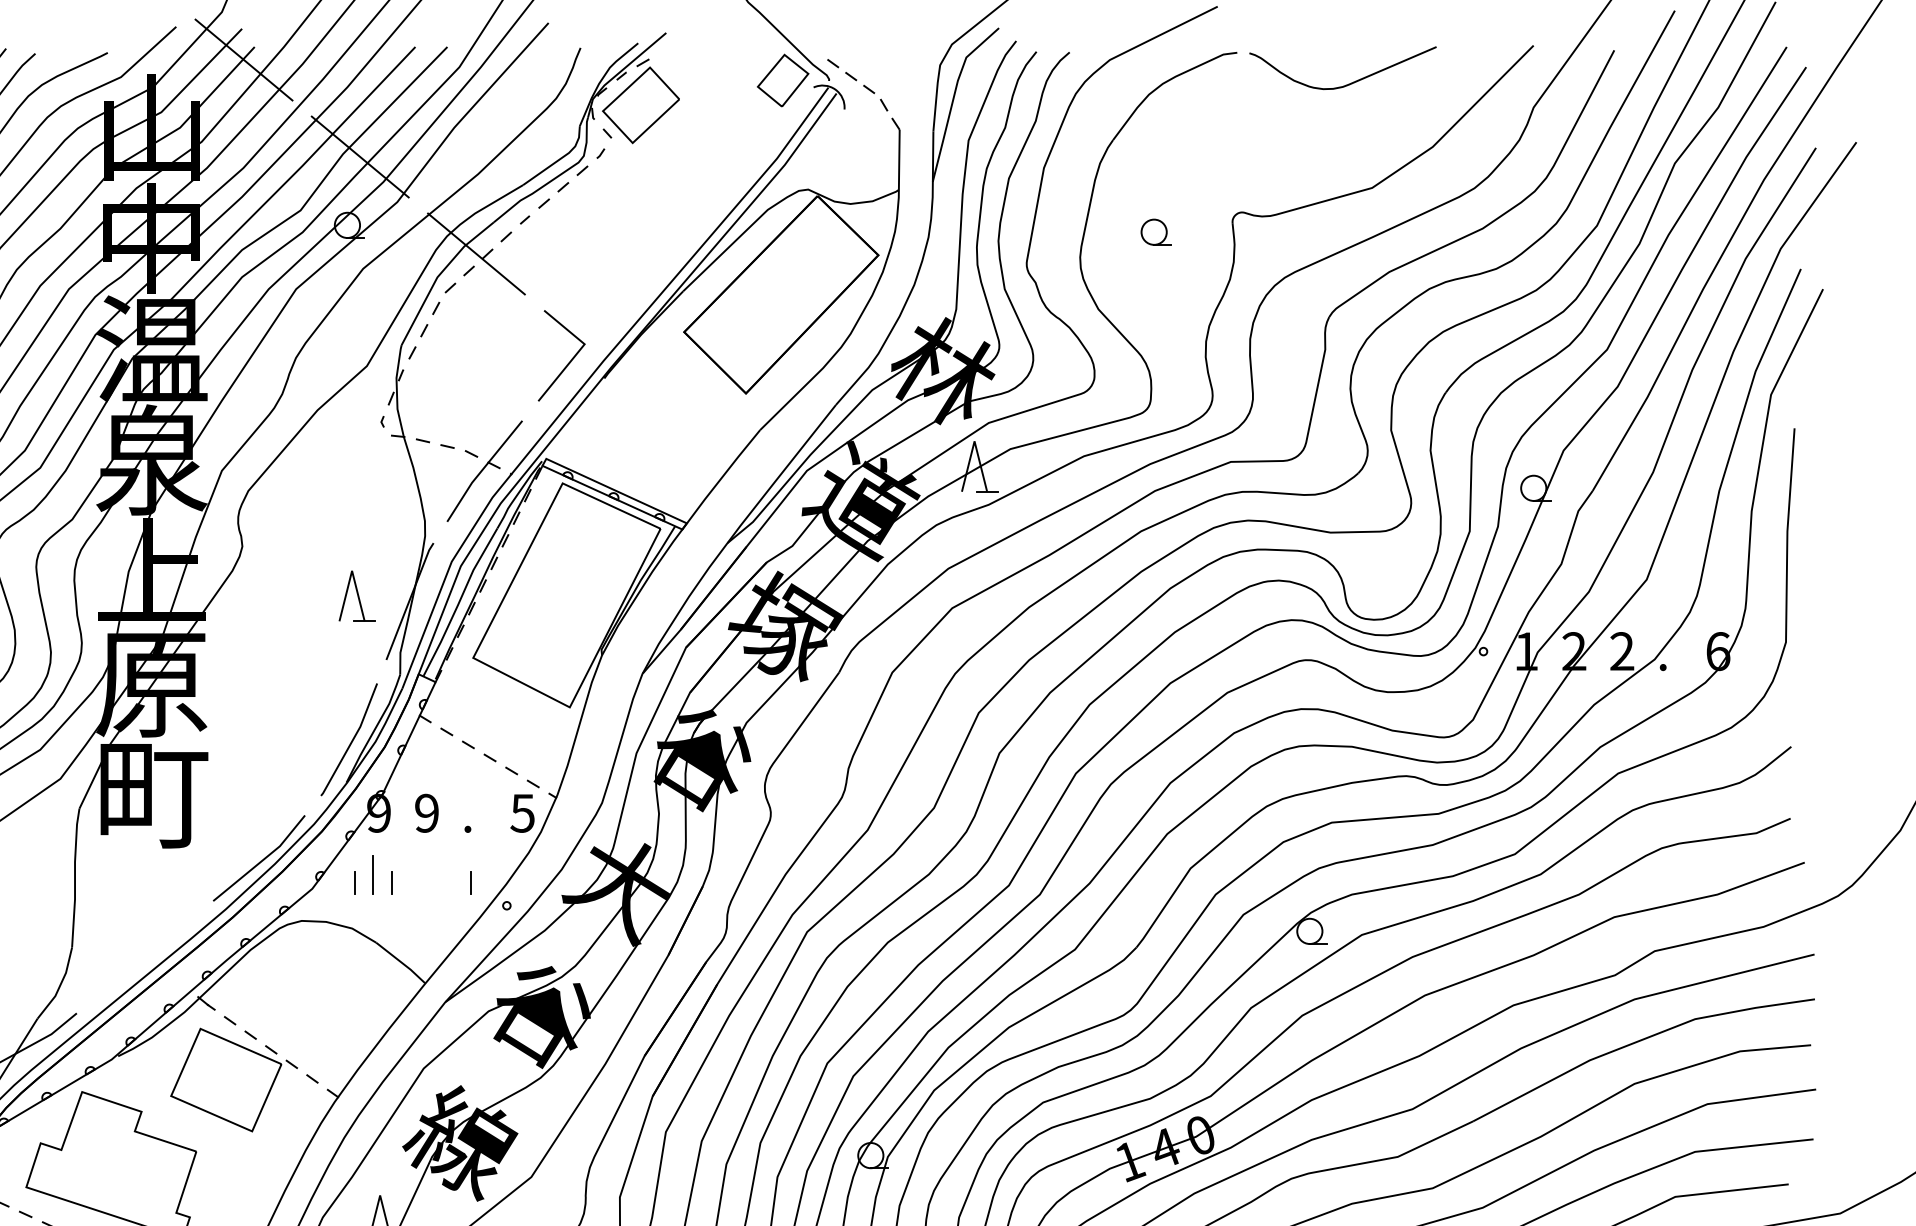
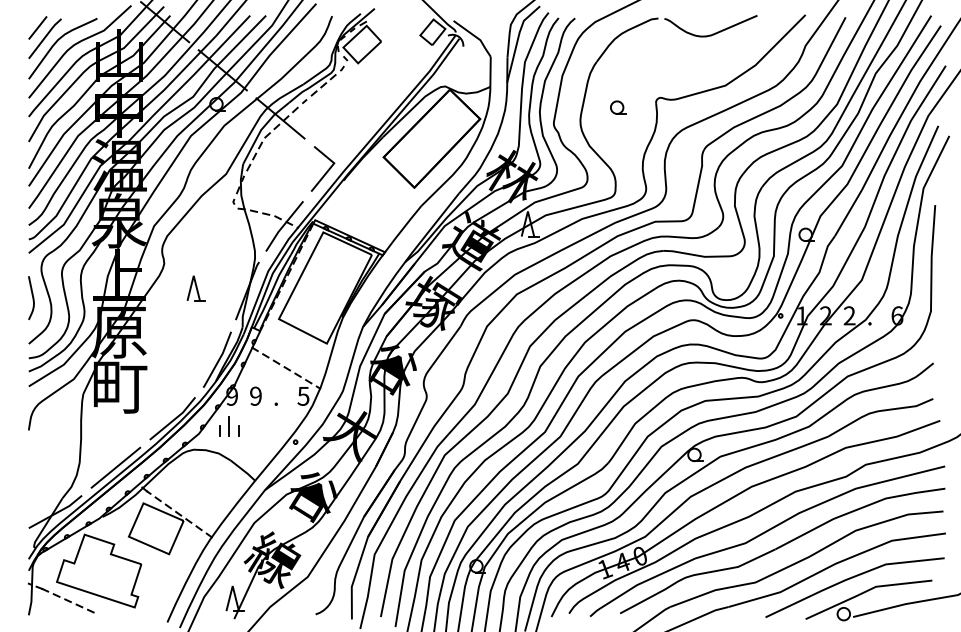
line: (868, 88) -> (475, 36), dashed -> solid
part: (355, 596) -> (195, 288), moved
line: (470, 882) -> (277, 430), removed
line: (144, 956) -> (115, 467), added

